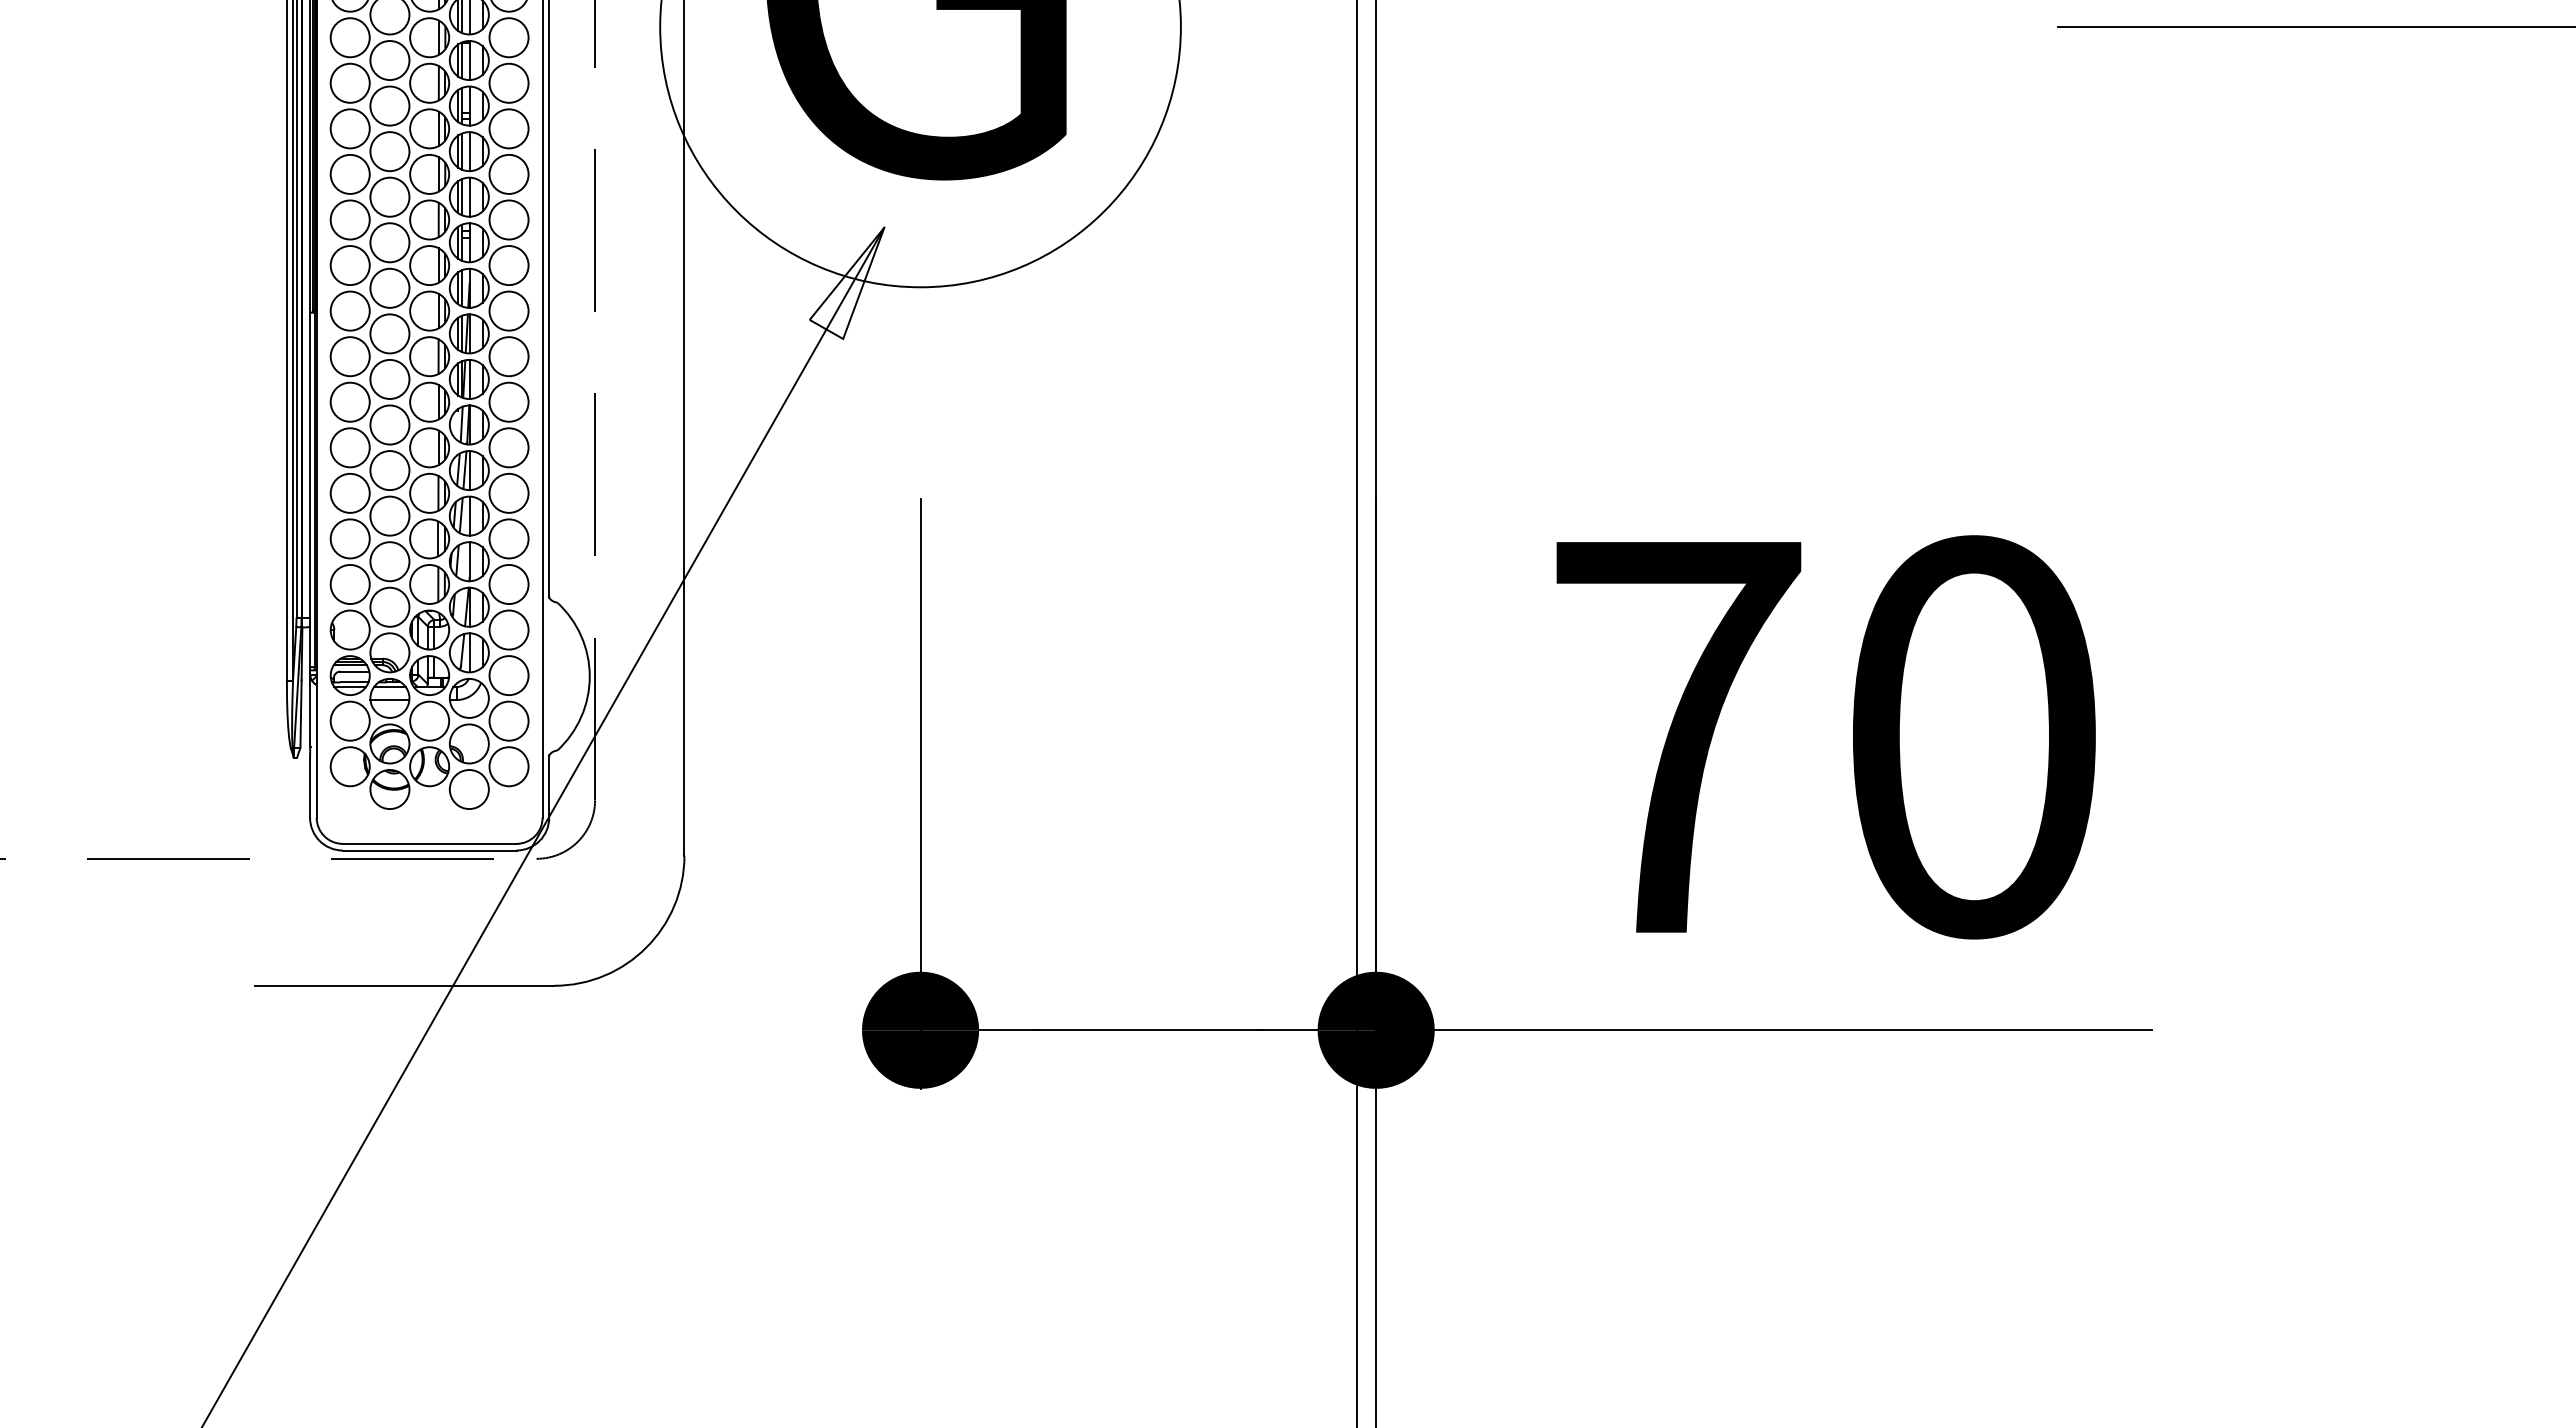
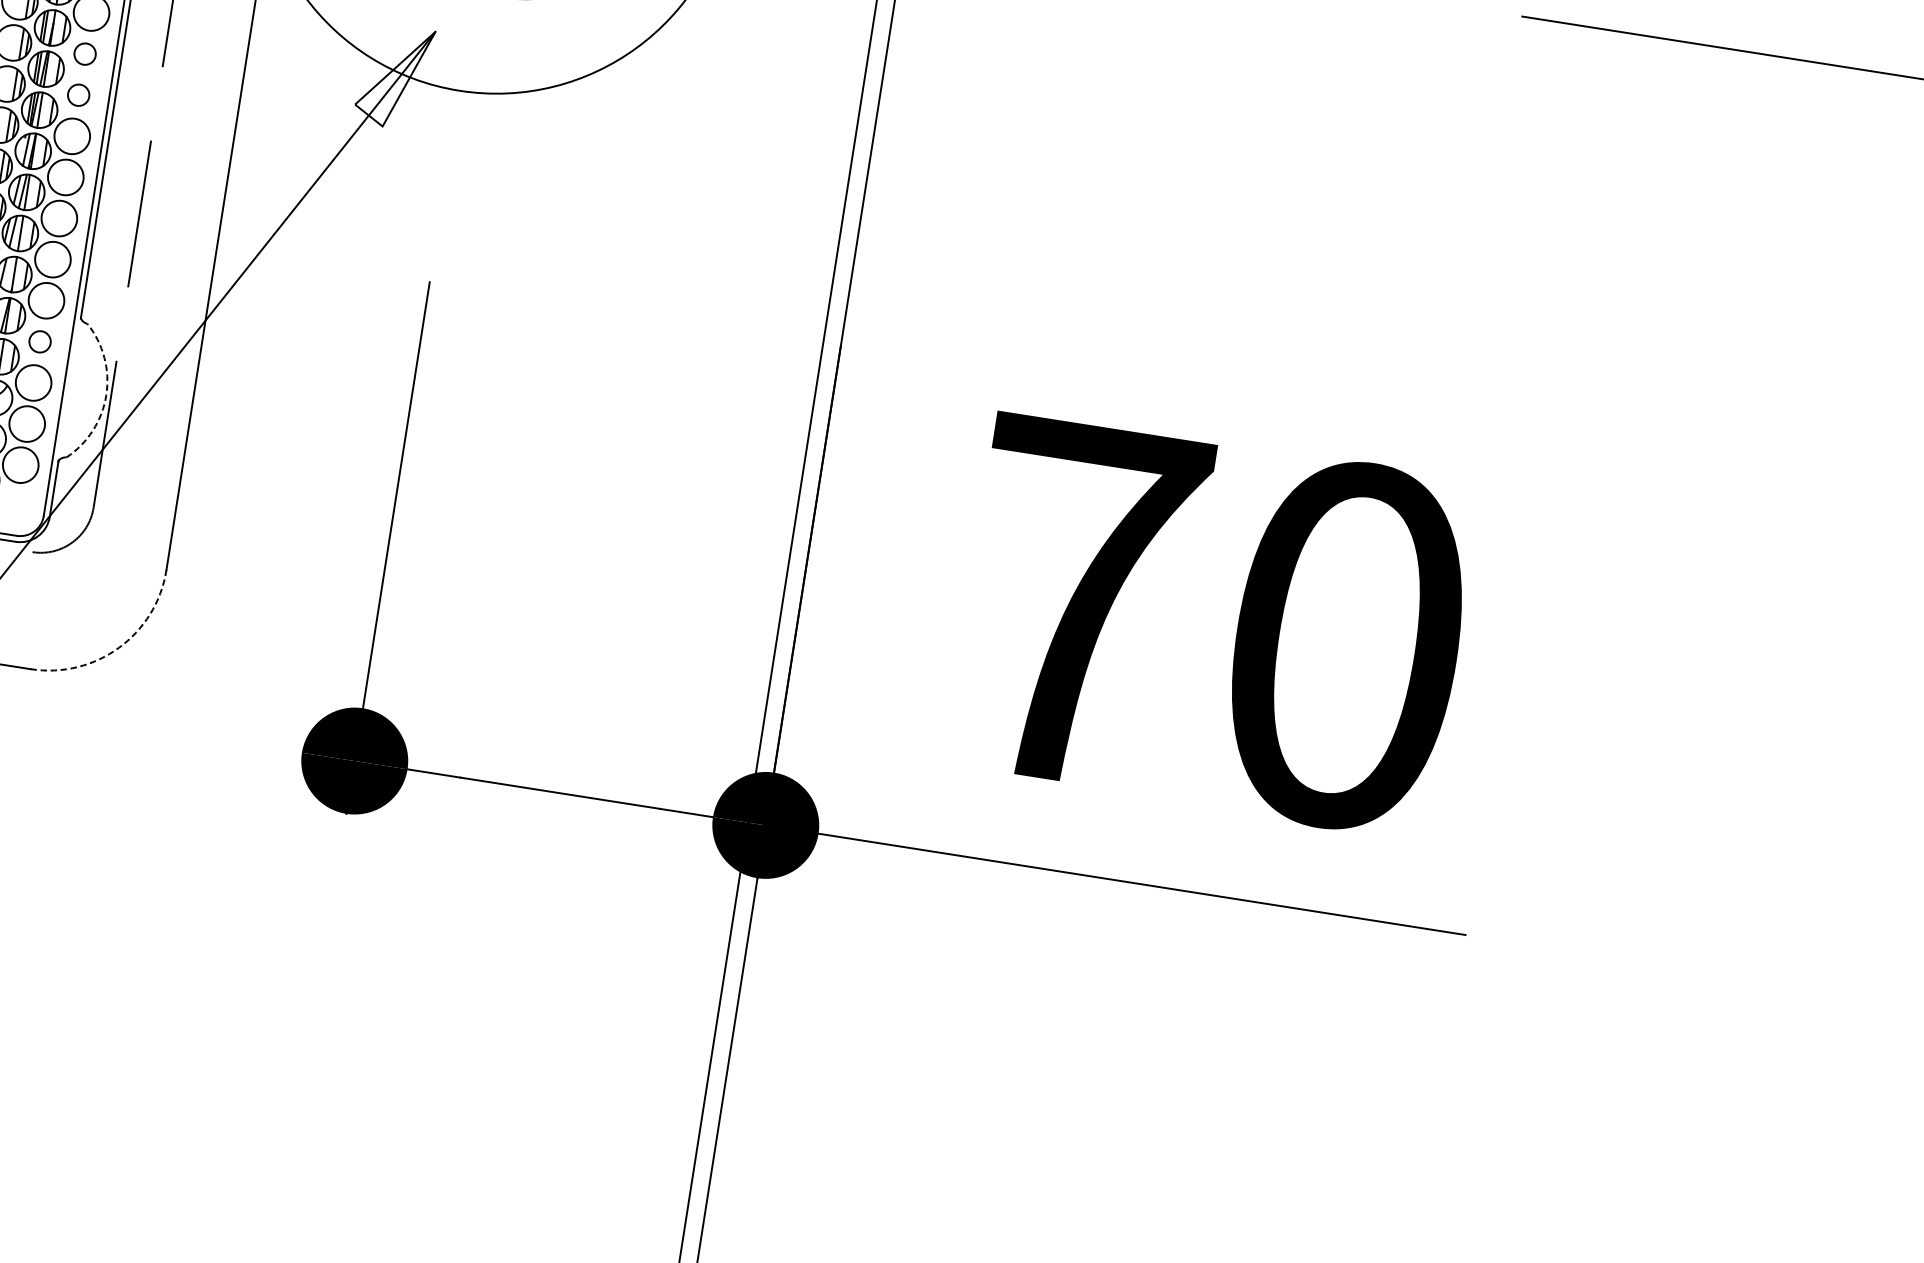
circle: (508, 310) -> (84, 53), size x0.6
circle: (508, 356) -> (78, 95), size x0.6
circle: (508, 629) -> (39, 341), size x0.6
arc: (589, 676) -> (106, 395), solid -> dashed
arc: (646, 947) -> (119, 647), solid -> dashed

